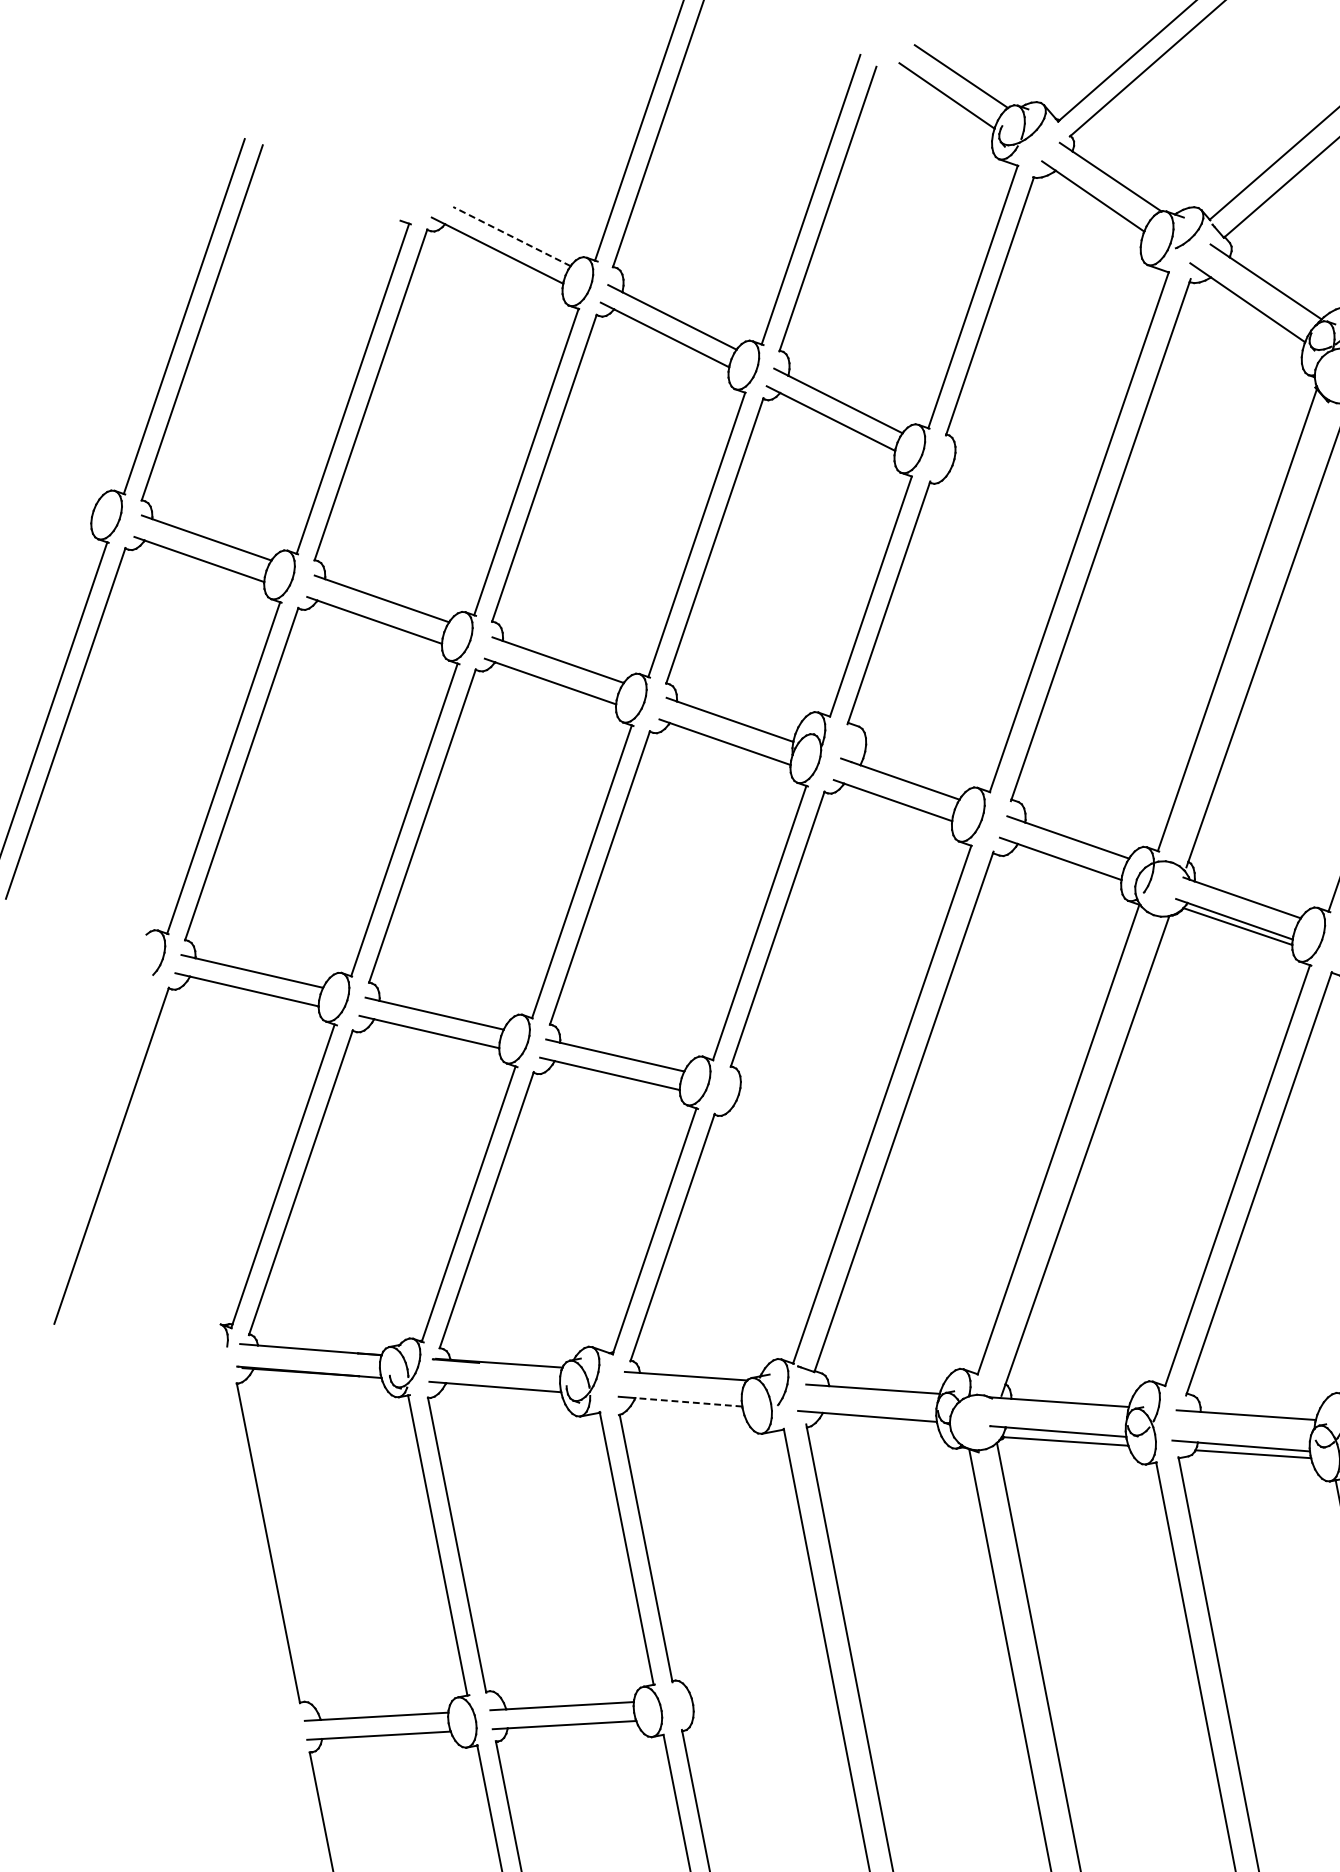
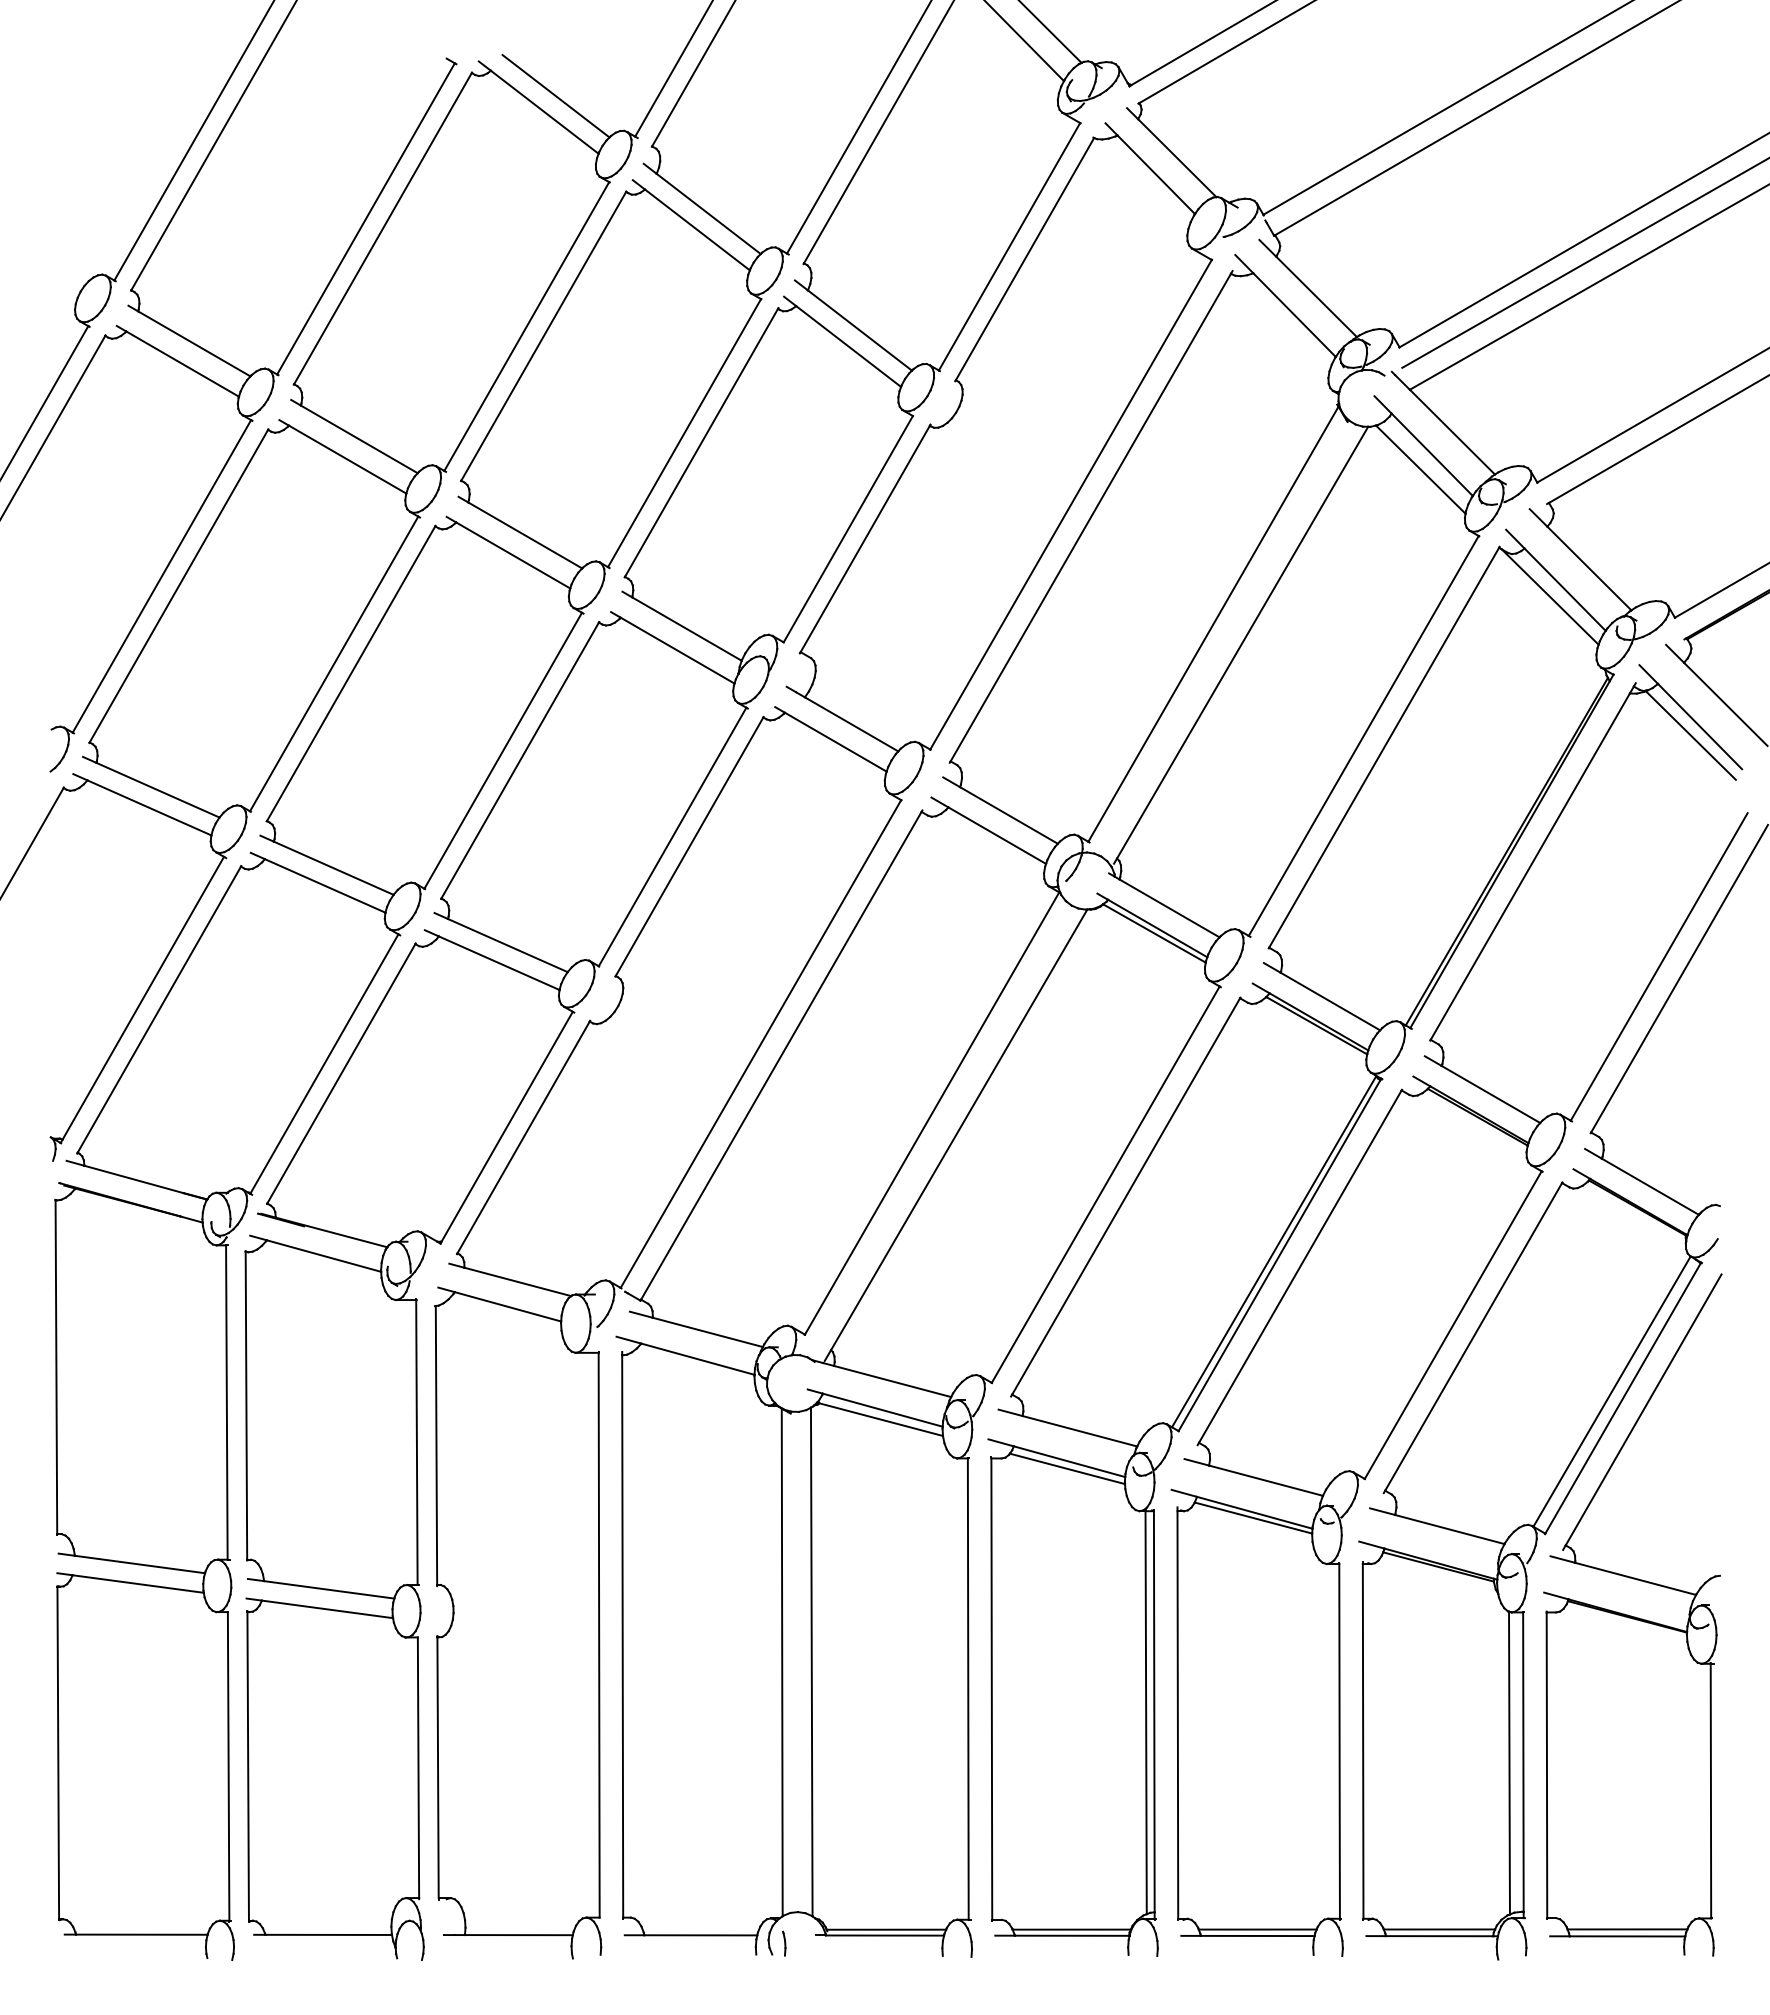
line: (512, 236) -> (556, 96), dashed -> solid
line: (688, 1402) -> (507, 1306), dashed -> solid

